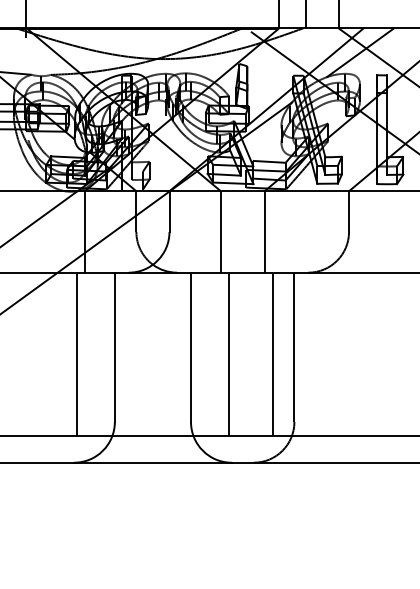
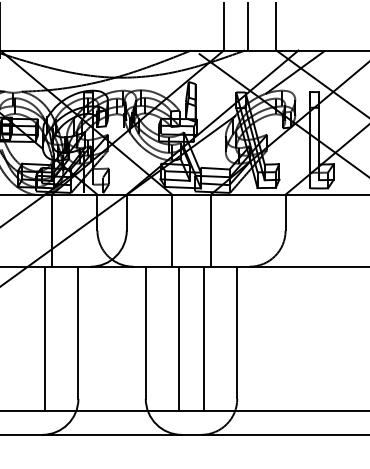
line: (273, 353) -> (203, 338), moved

